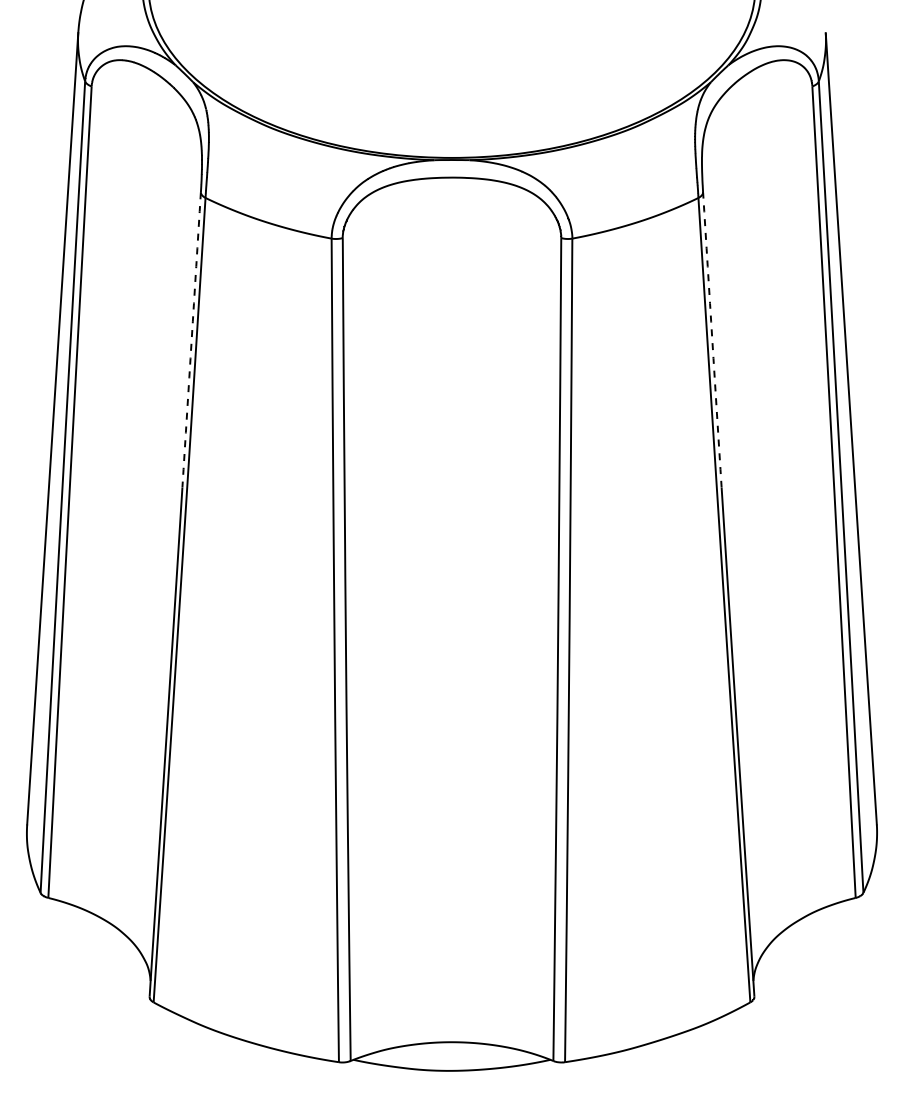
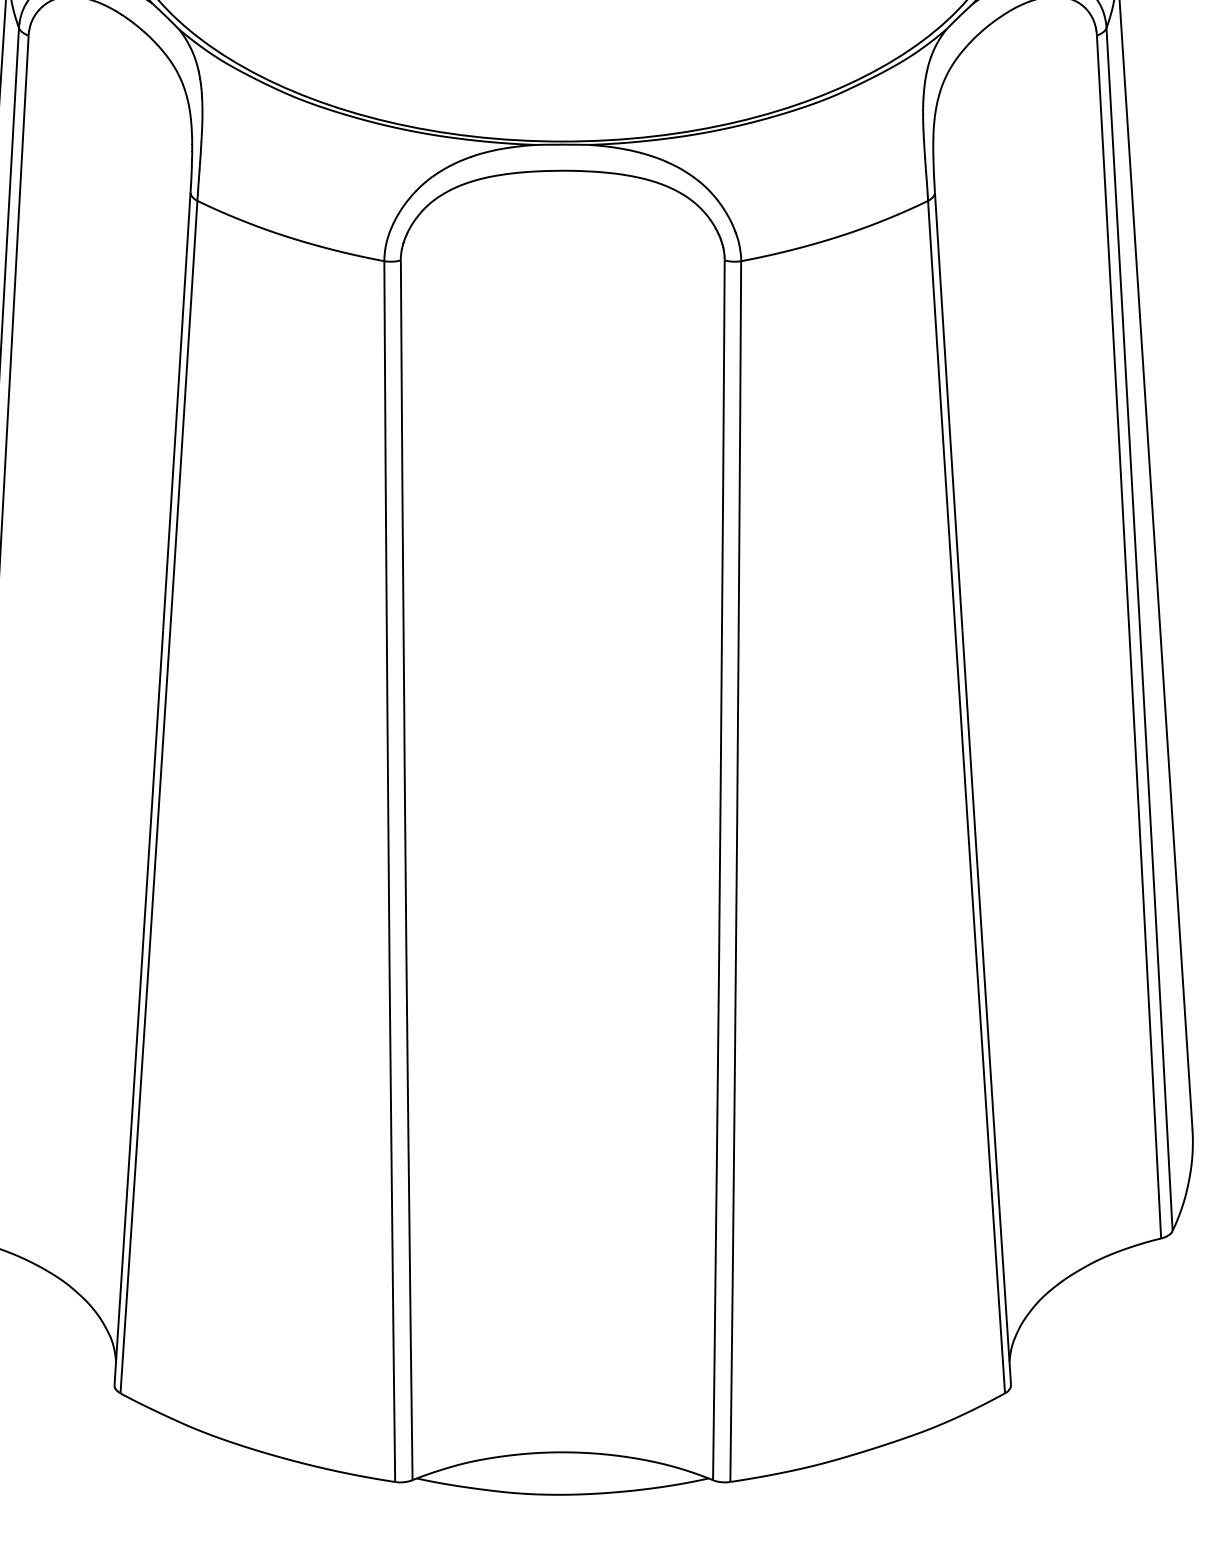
line: (191, 340) -> (176, 412), dashed -> solid
line: (712, 340) -> (948, 412), dashed -> solid

